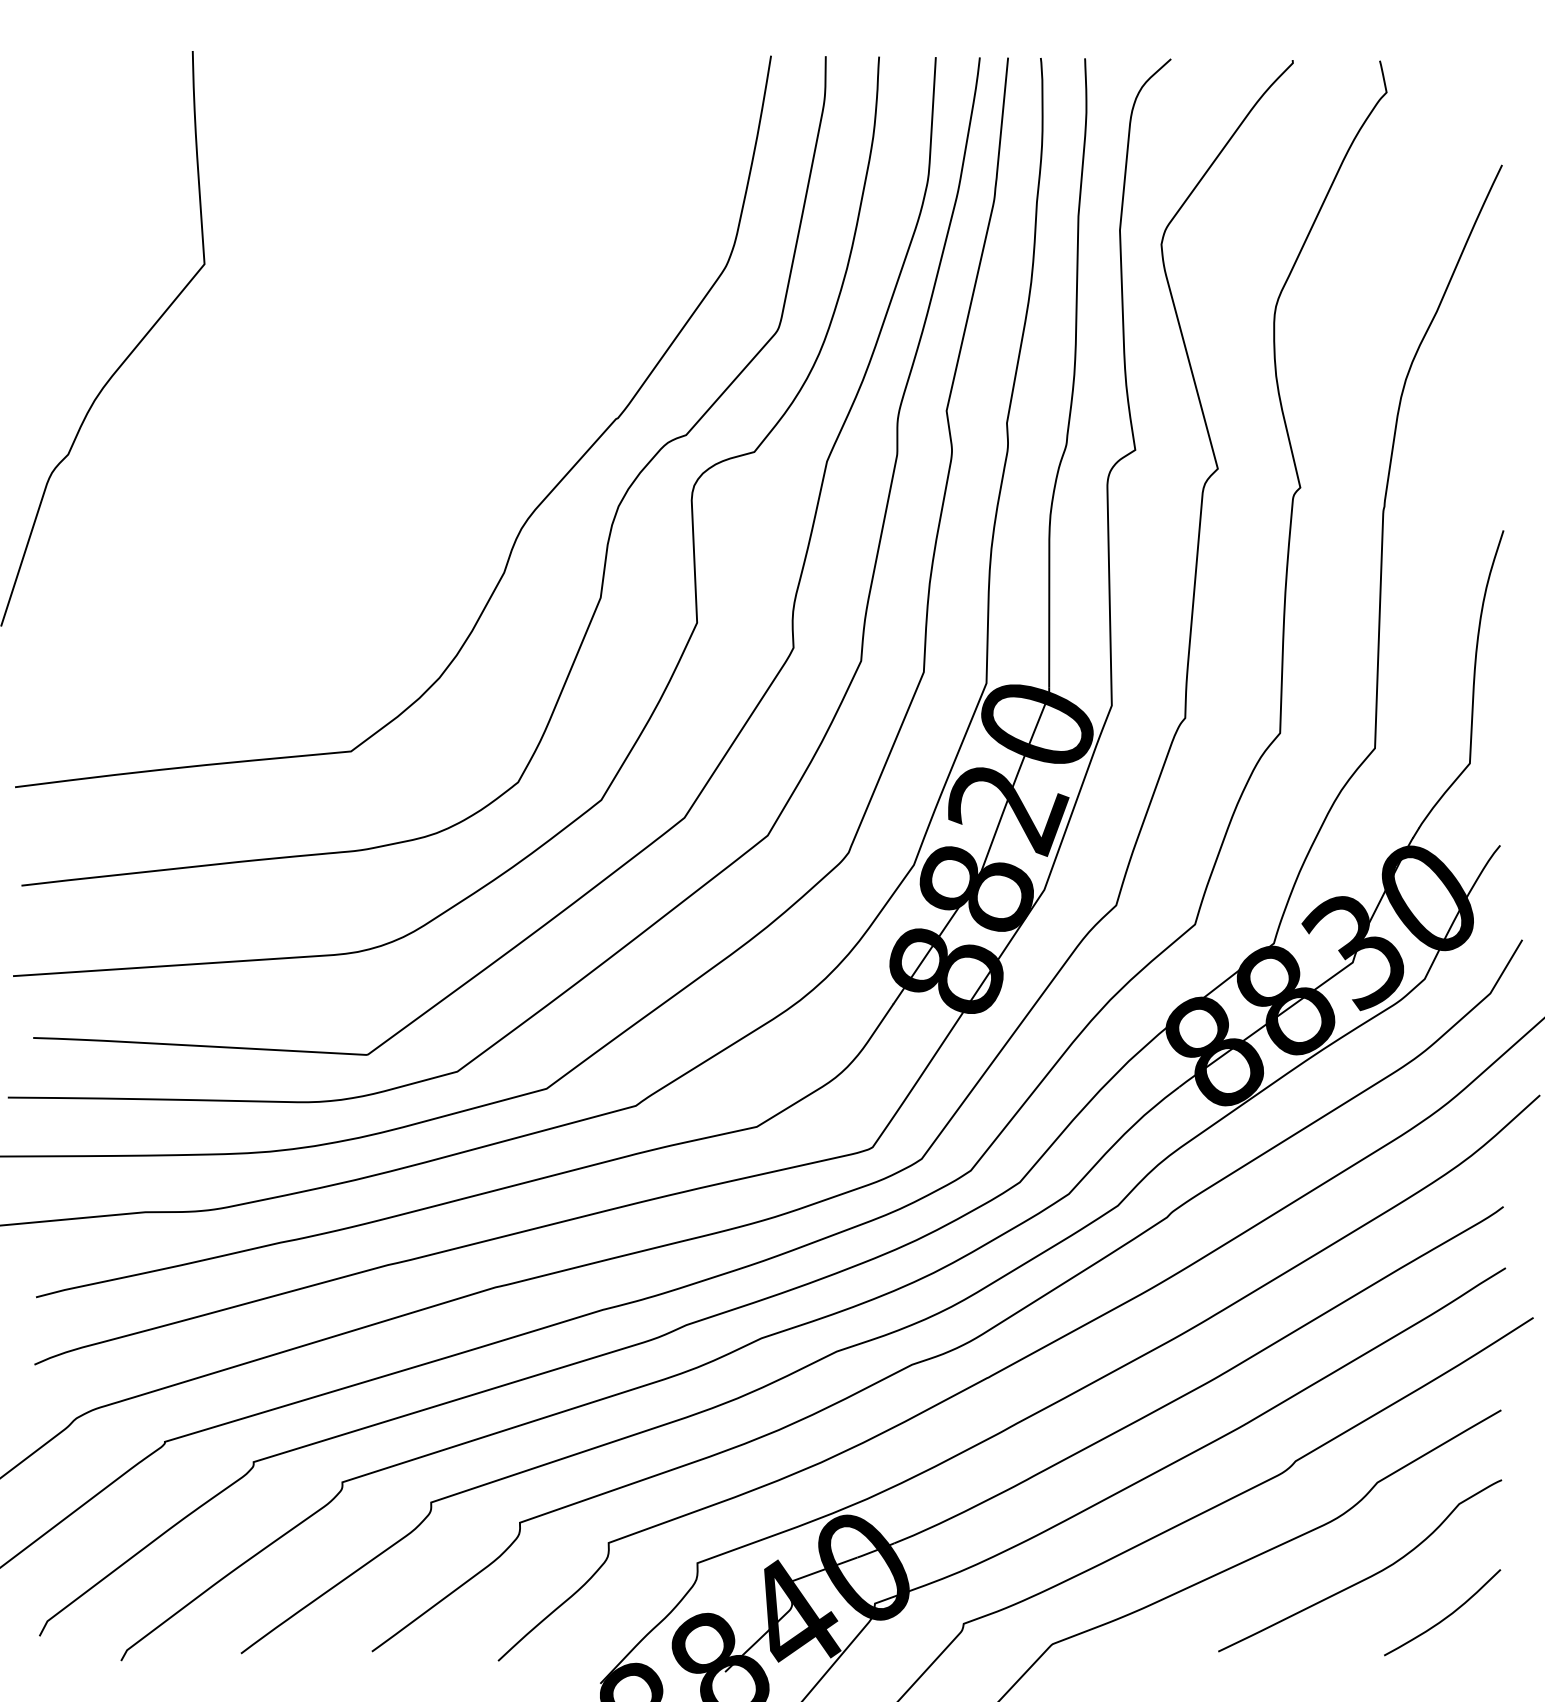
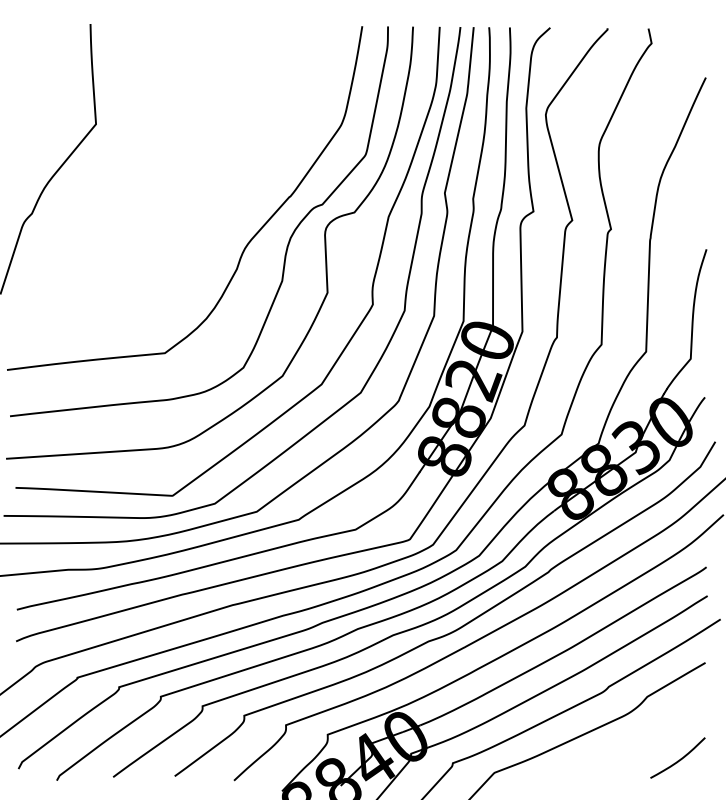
curve: (1362, 1577) -> (640, 741), removed

